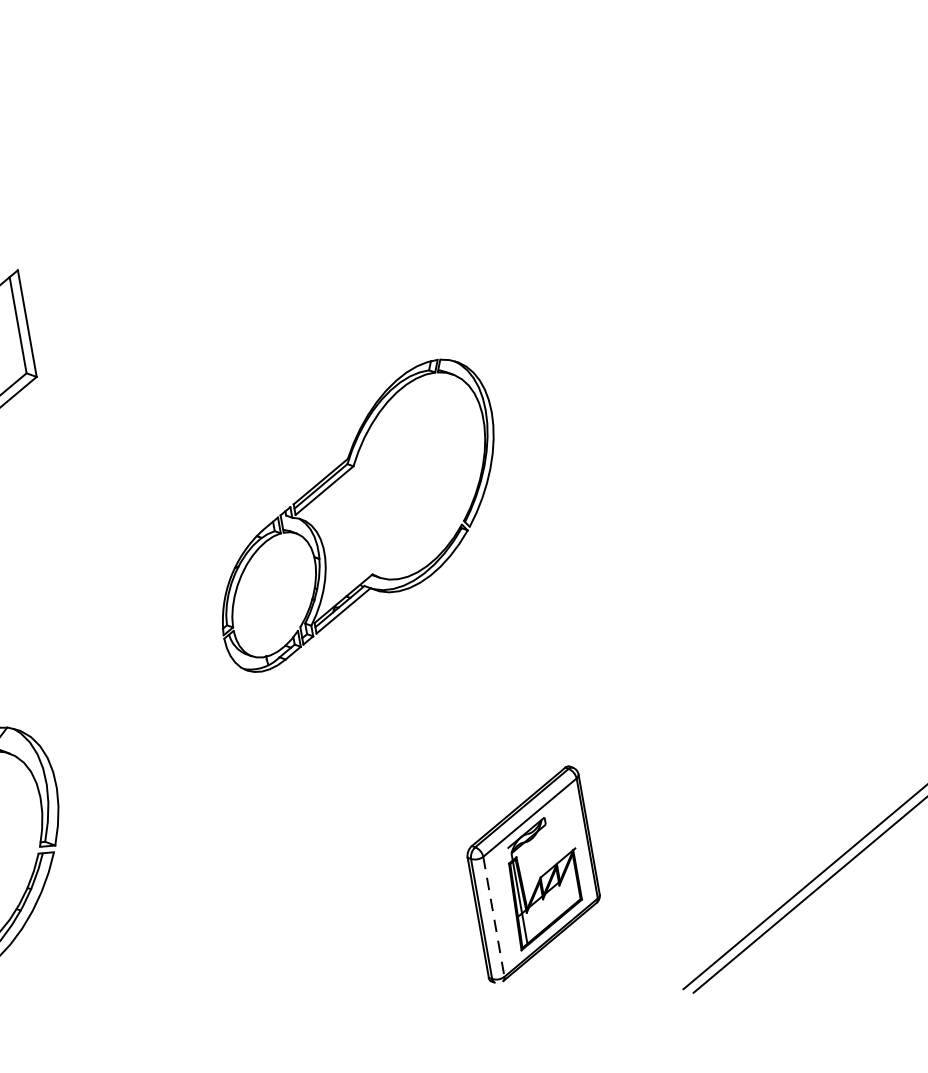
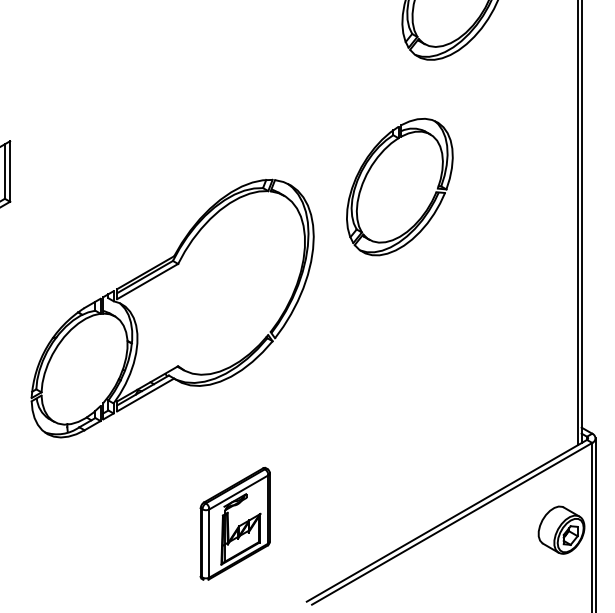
part: (661, 209) -> (370, 170), added
part: (355, 514) -> (172, 308), size x1.67
line: (493, 916) -> (209, 543), dashed -> solid

